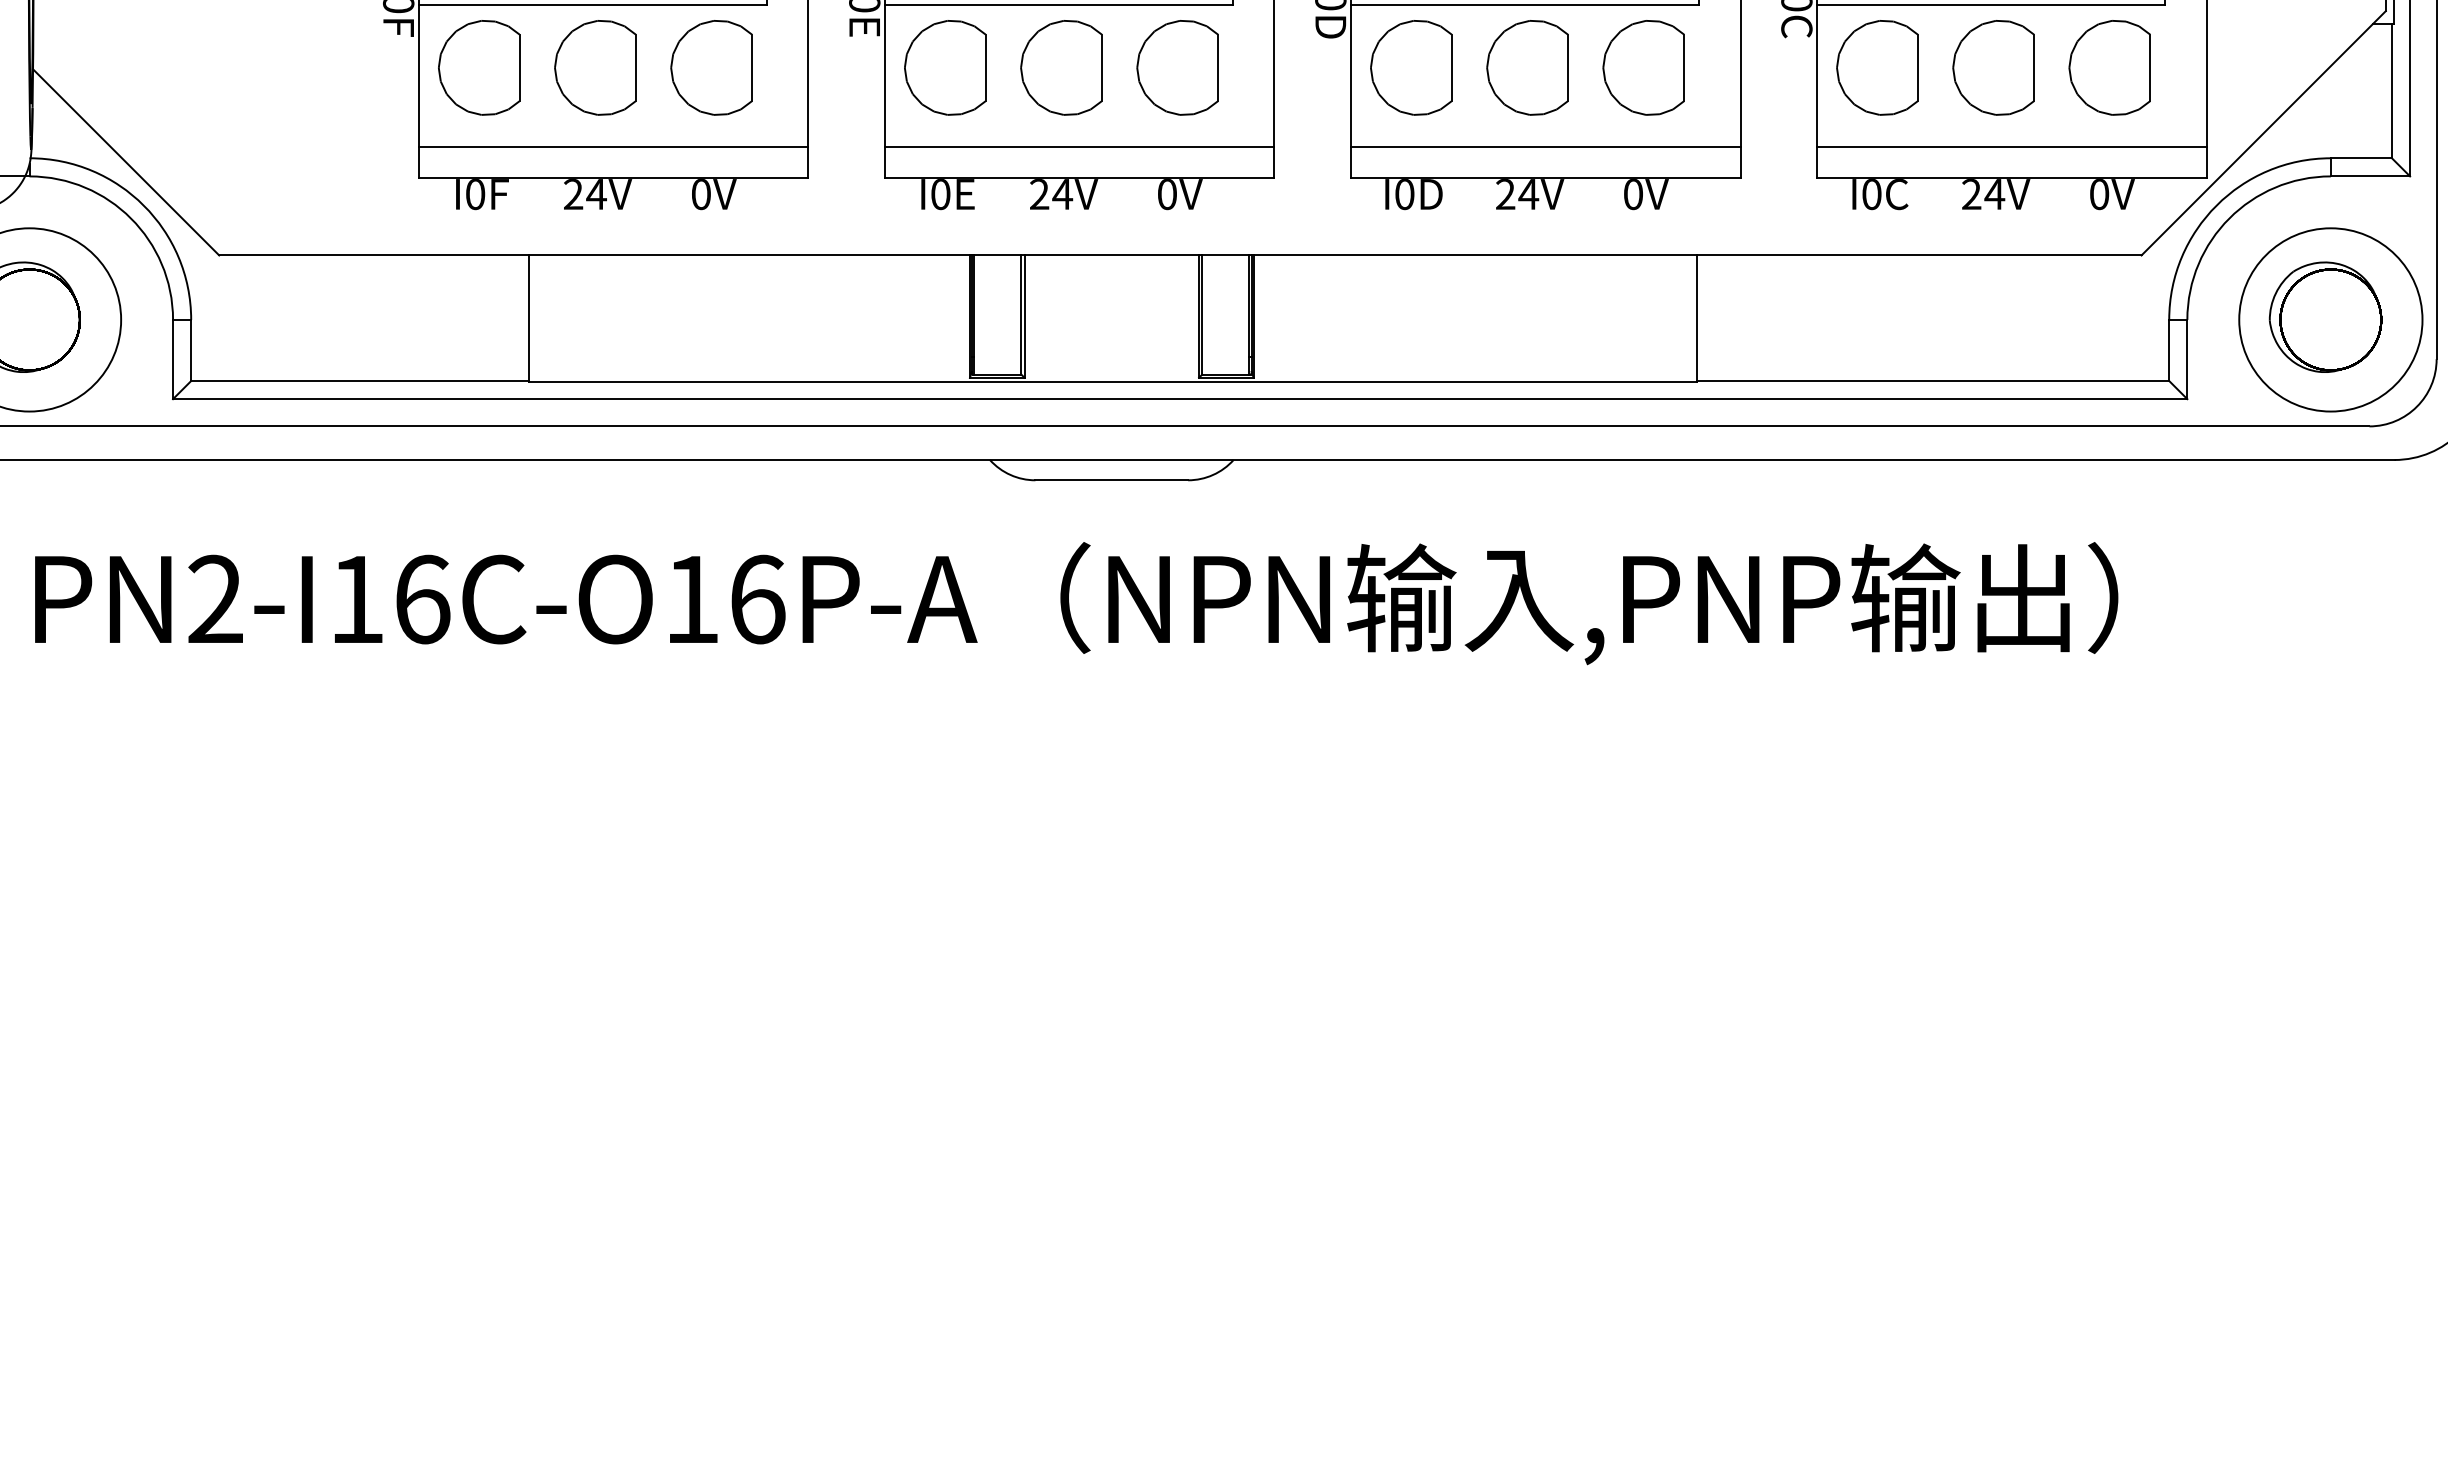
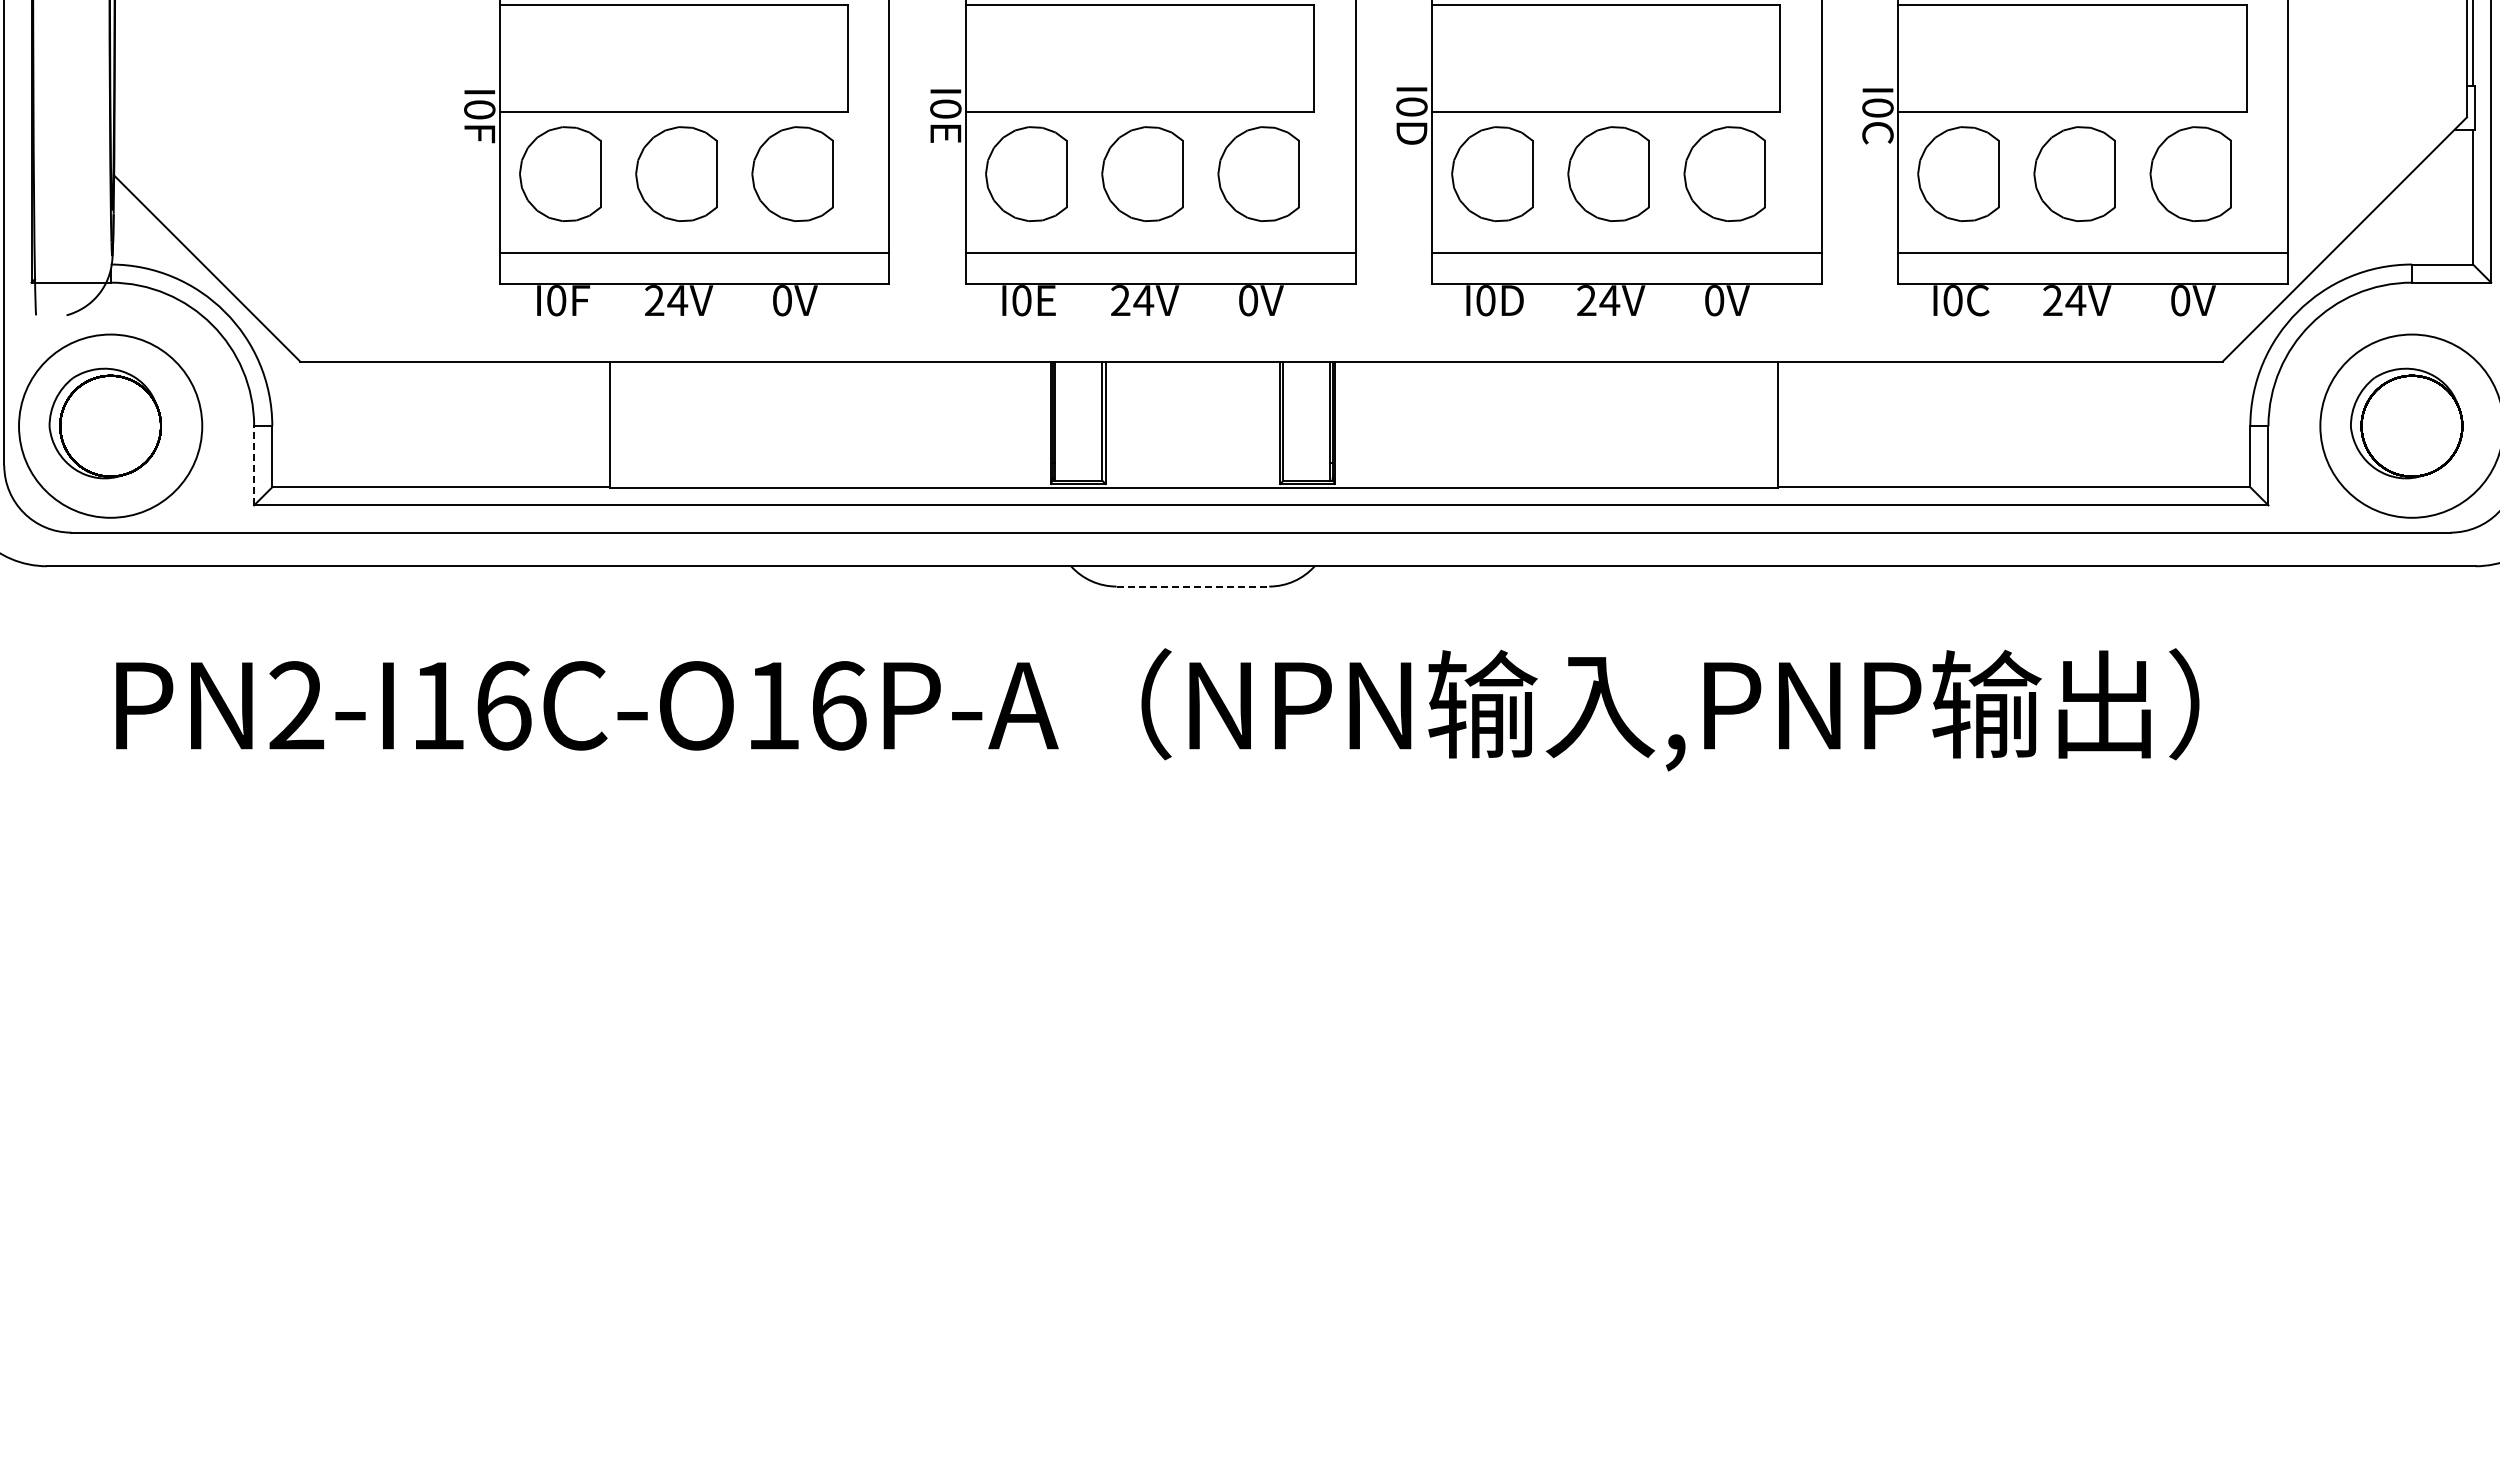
line: (173, 359) -> (254, 465), solid -> dashed
line: (1112, 480) -> (1193, 586), solid -> dashed

